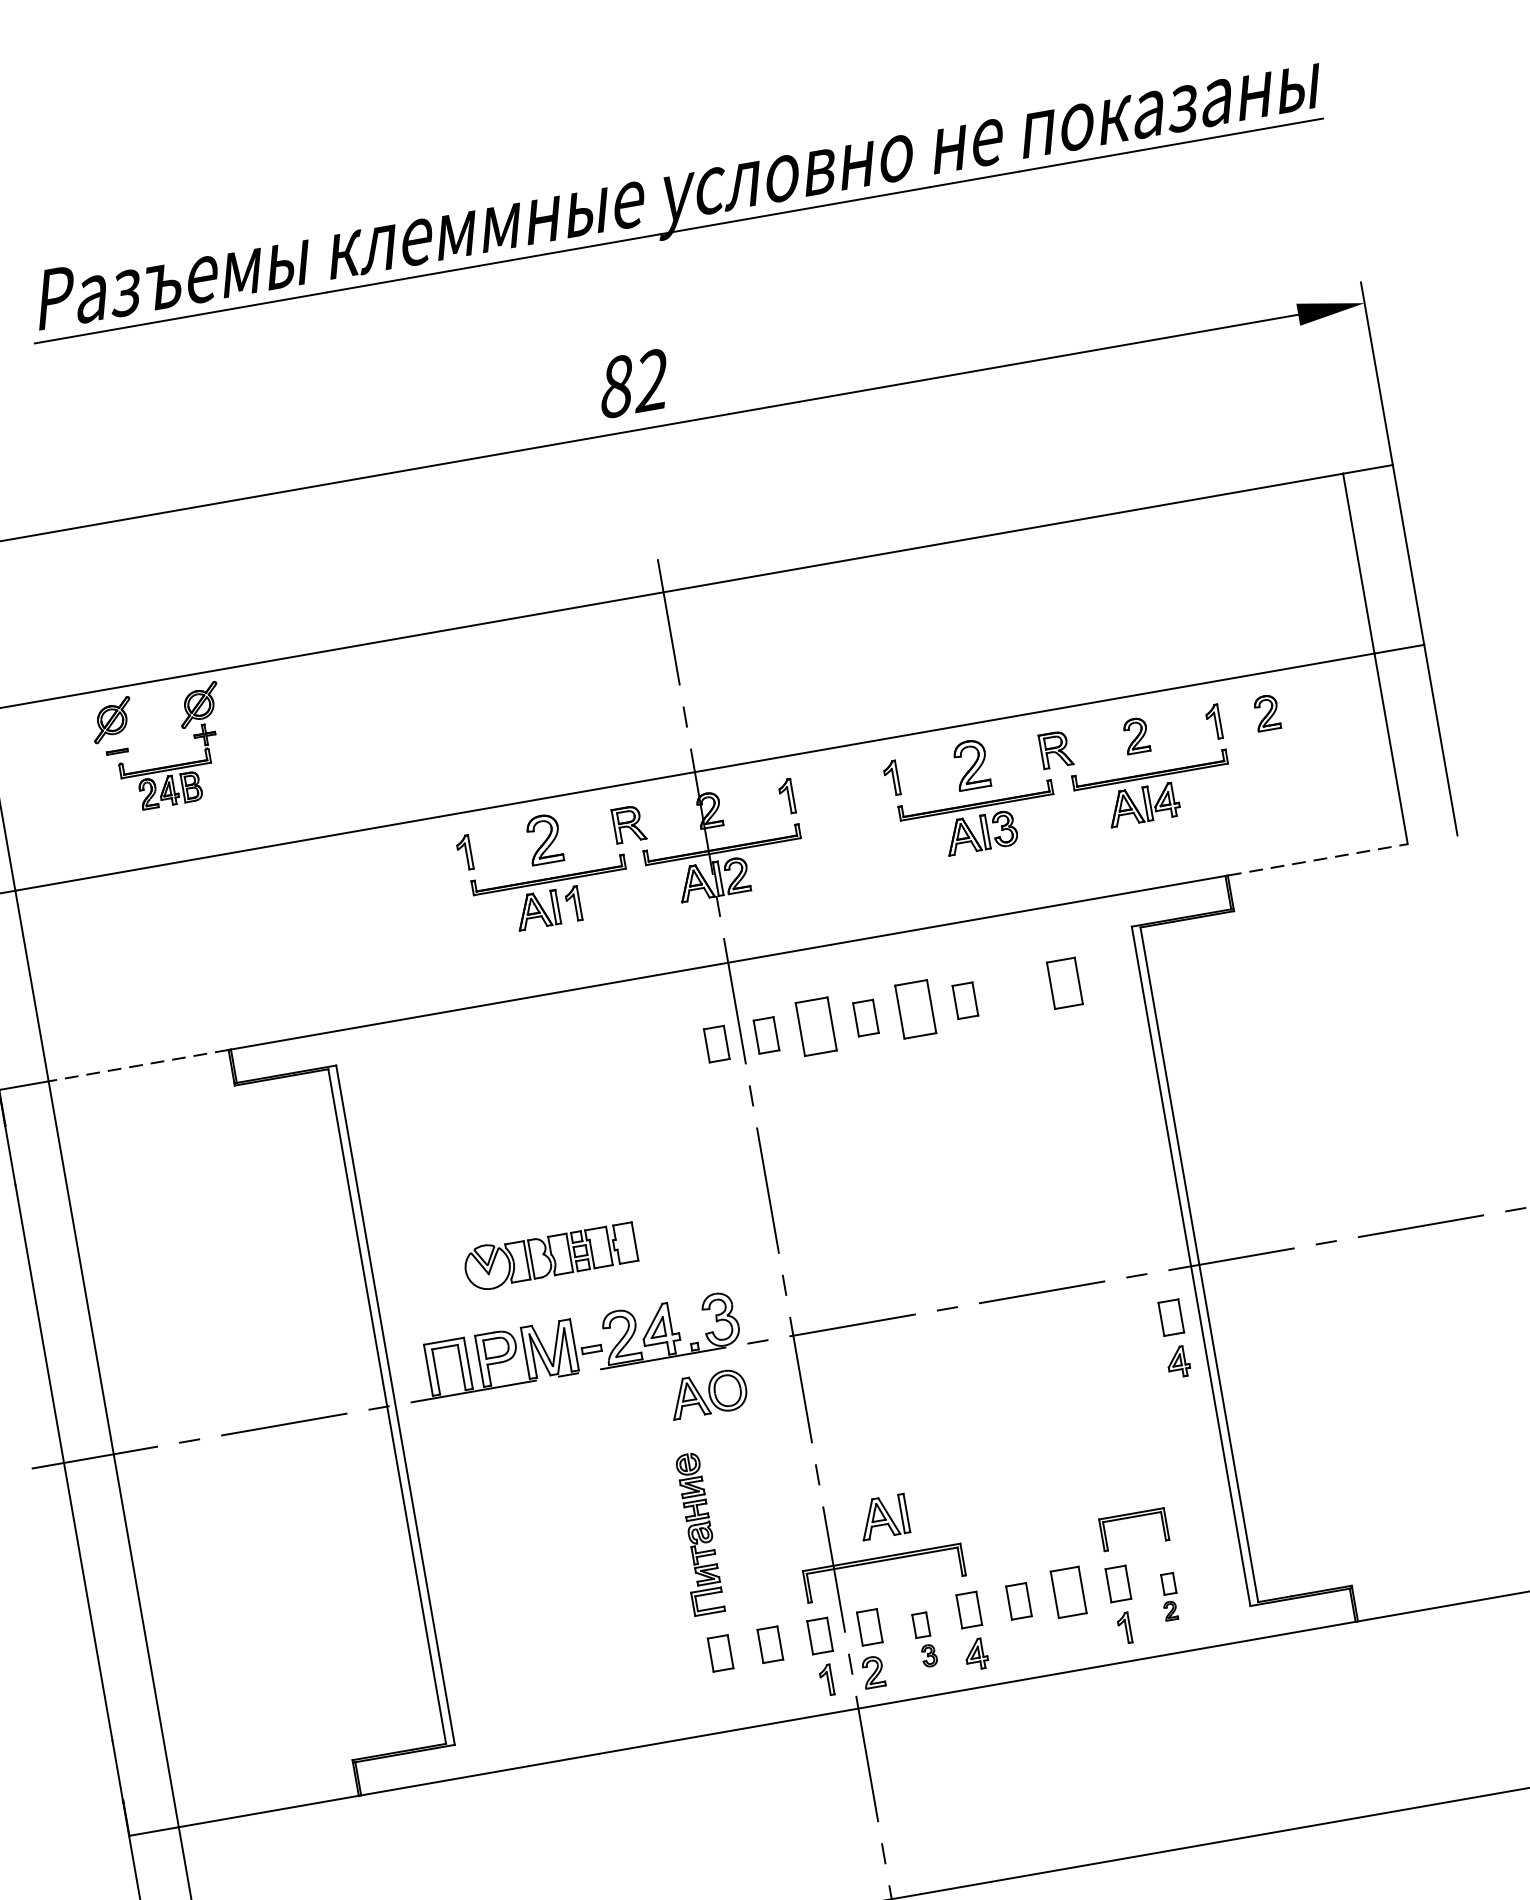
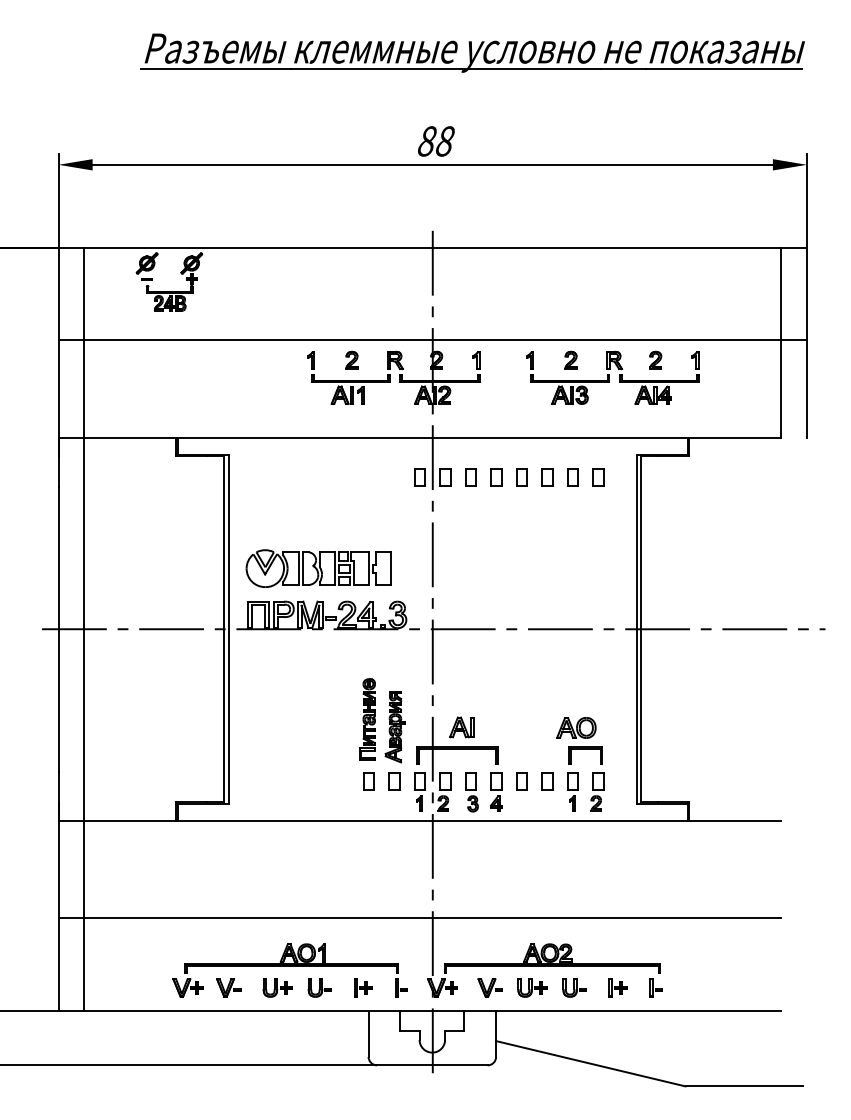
text: (650, 381) -> (444, 141), 82 -> 88
part: (1266, 711) -> (722, 359), removed
part: (970, 763) -> (570, 359), size x0.71
part: (543, 837) -> (351, 359), size x0.71
line: (1318, 858) -> (735, 437), dashed -> solid
part: (1064, 983) -> (598, 477), size x0.71
part: (1014, 992) -> (572, 477), added
part: (914, 1009) -> (521, 477), size x0.62
part: (815, 1027) -> (470, 477), size x0.62
line: (136, 1065) -> (129, 437), dashed -> solid
part: (549, 1256) -> (318, 568), size x1.67
part: (1172, 1338) -> (621, 663), removed
part: (708, 1393) -> (576, 727), moved
part: (752, 1540) -> (394, 727), added
part: (1068, 1593) -> (547, 781), size x0.71
part: (1169, 1595) -> (597, 791), size x1.67
part: (924, 1640) -> (471, 792), size x1.43

